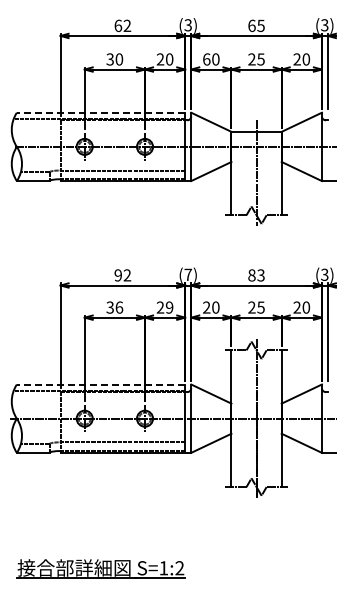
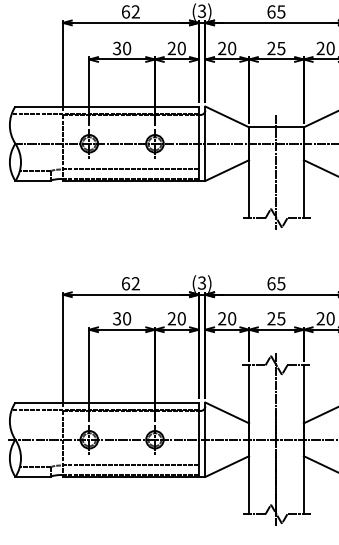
text: (206, 59) -> (221, 48), 60 -> 20
line: (100, 112) -> (106, 106), dashed -> solid
text: (187, 274) -> (201, 282), (7) -> (3)
text: (118, 275) -> (126, 283), 92 -> 62
text: (256, 275) -> (276, 283), 83 -> 65
text: (119, 307) -> (127, 318), 36 -> 30
text: (169, 307) -> (181, 318), 29 -> 20
line: (100, 384) -> (106, 402), dashed -> solid

